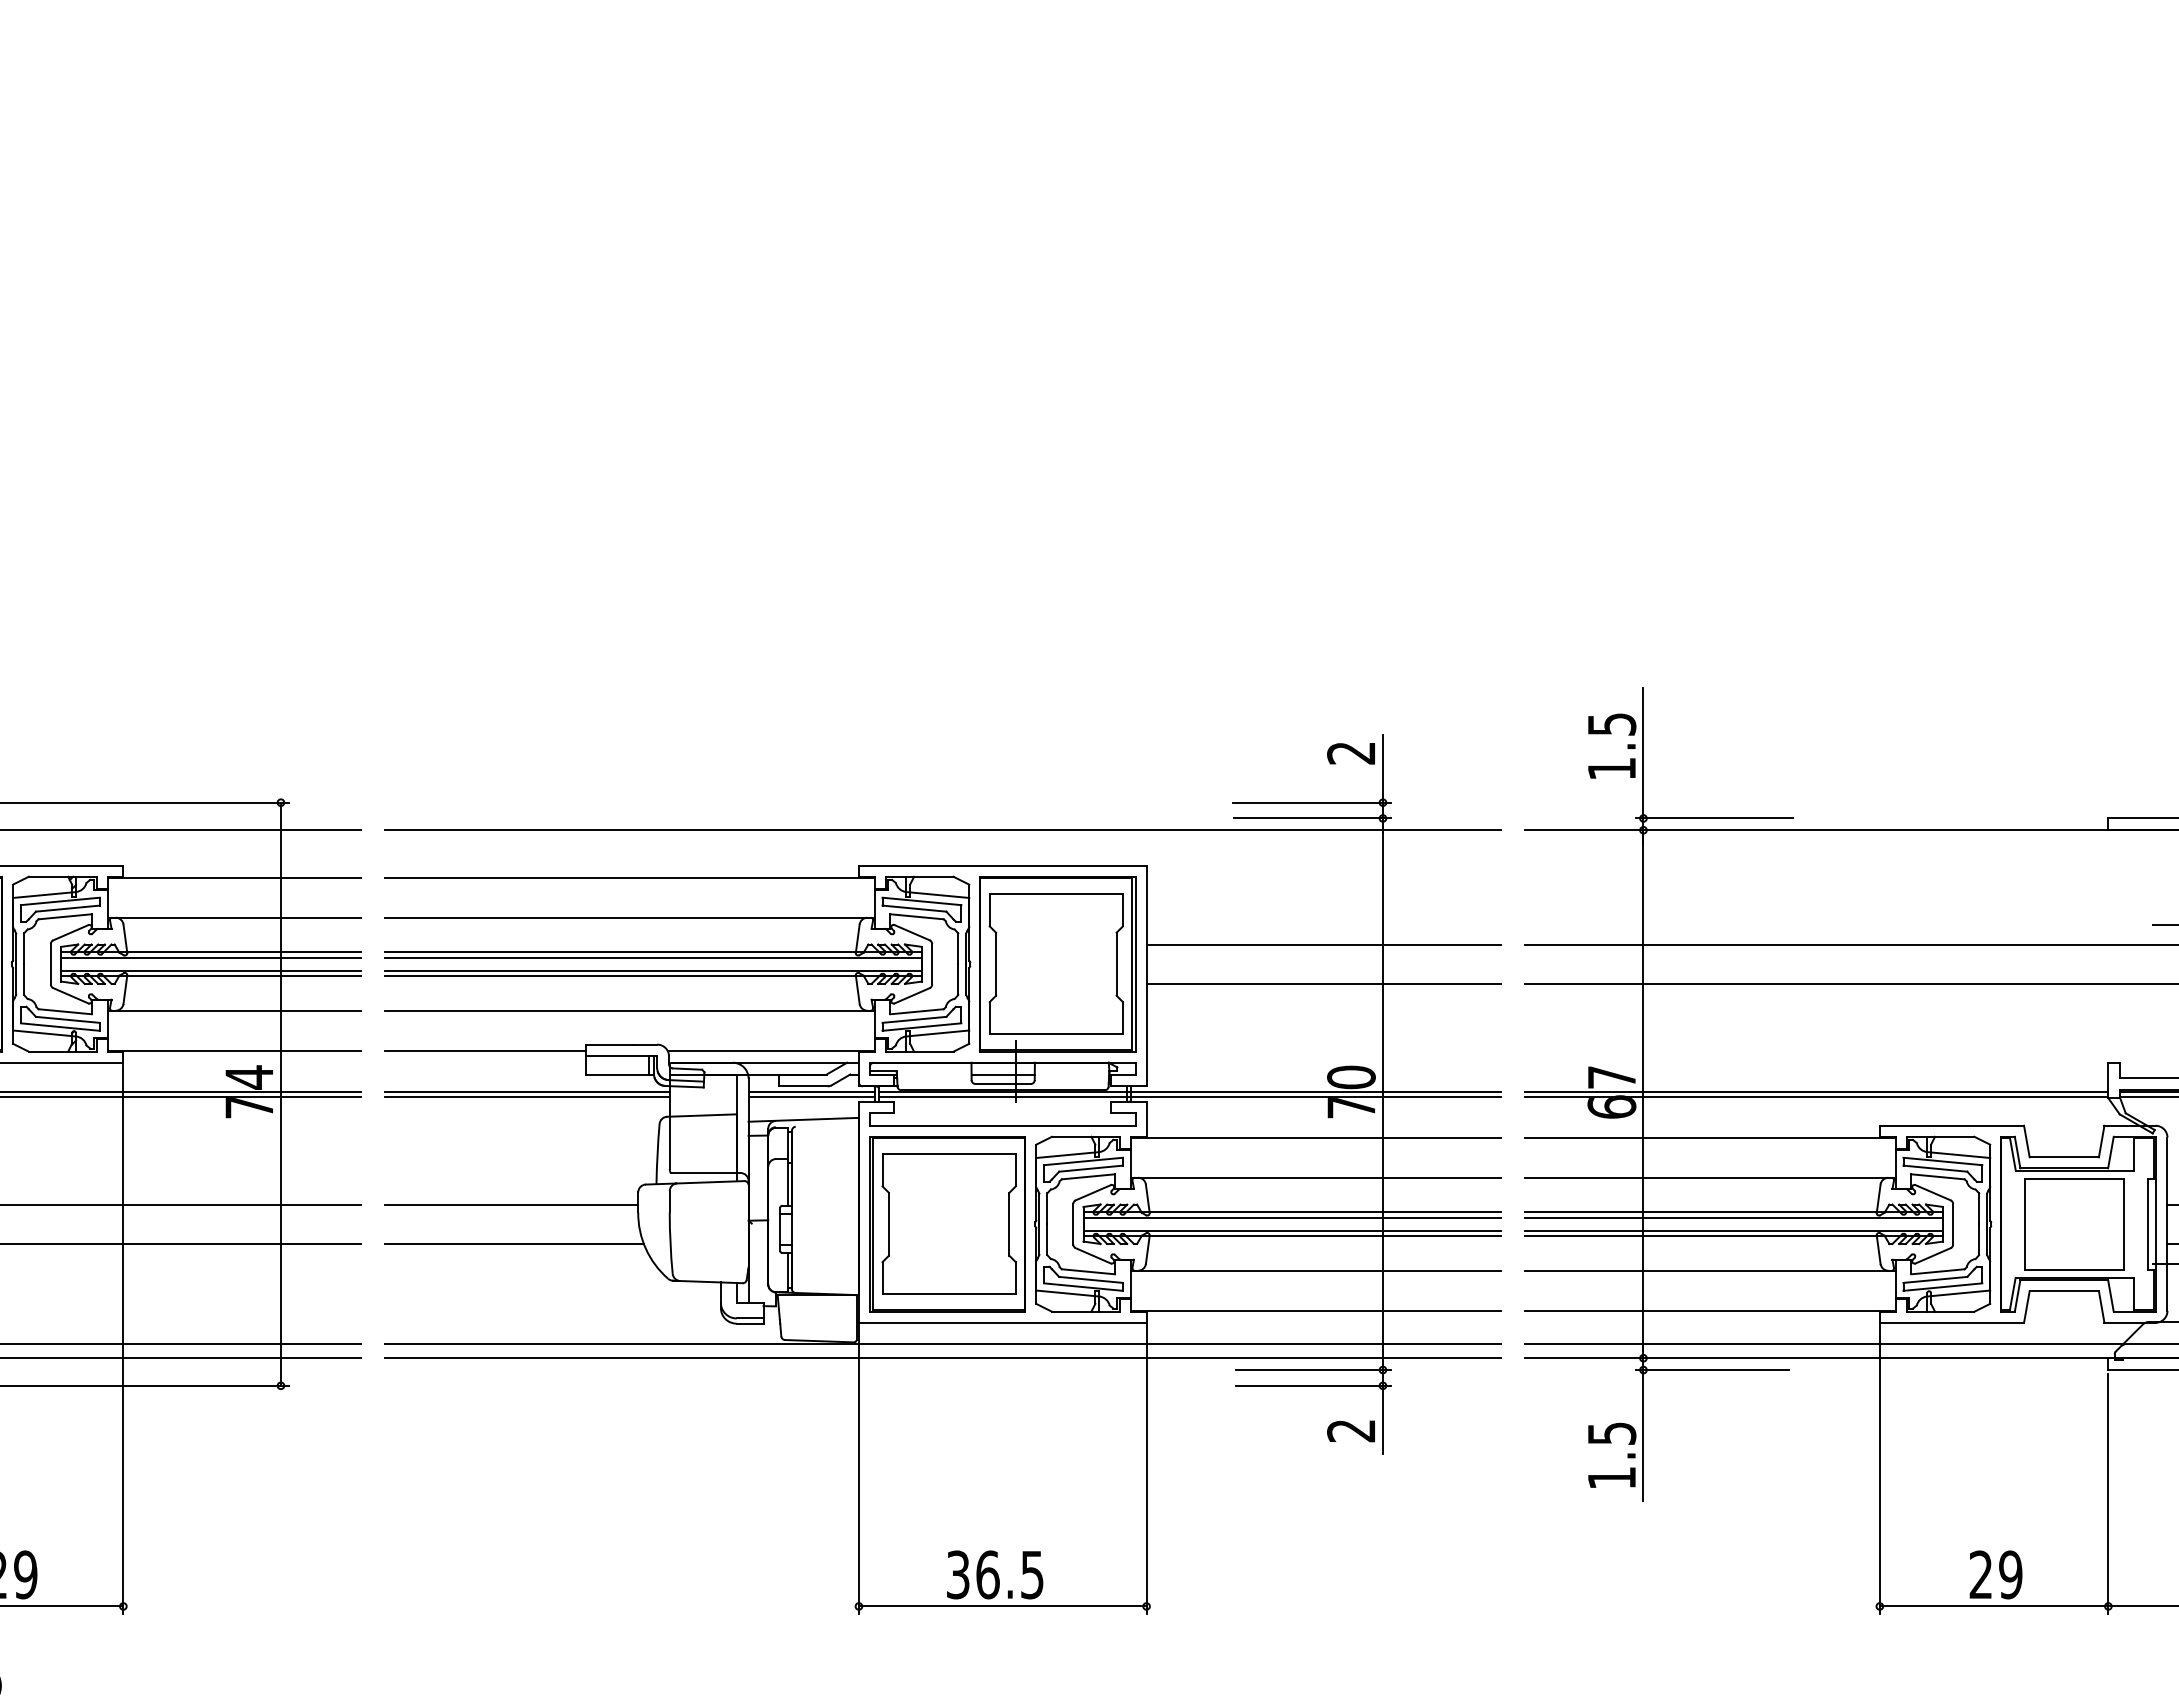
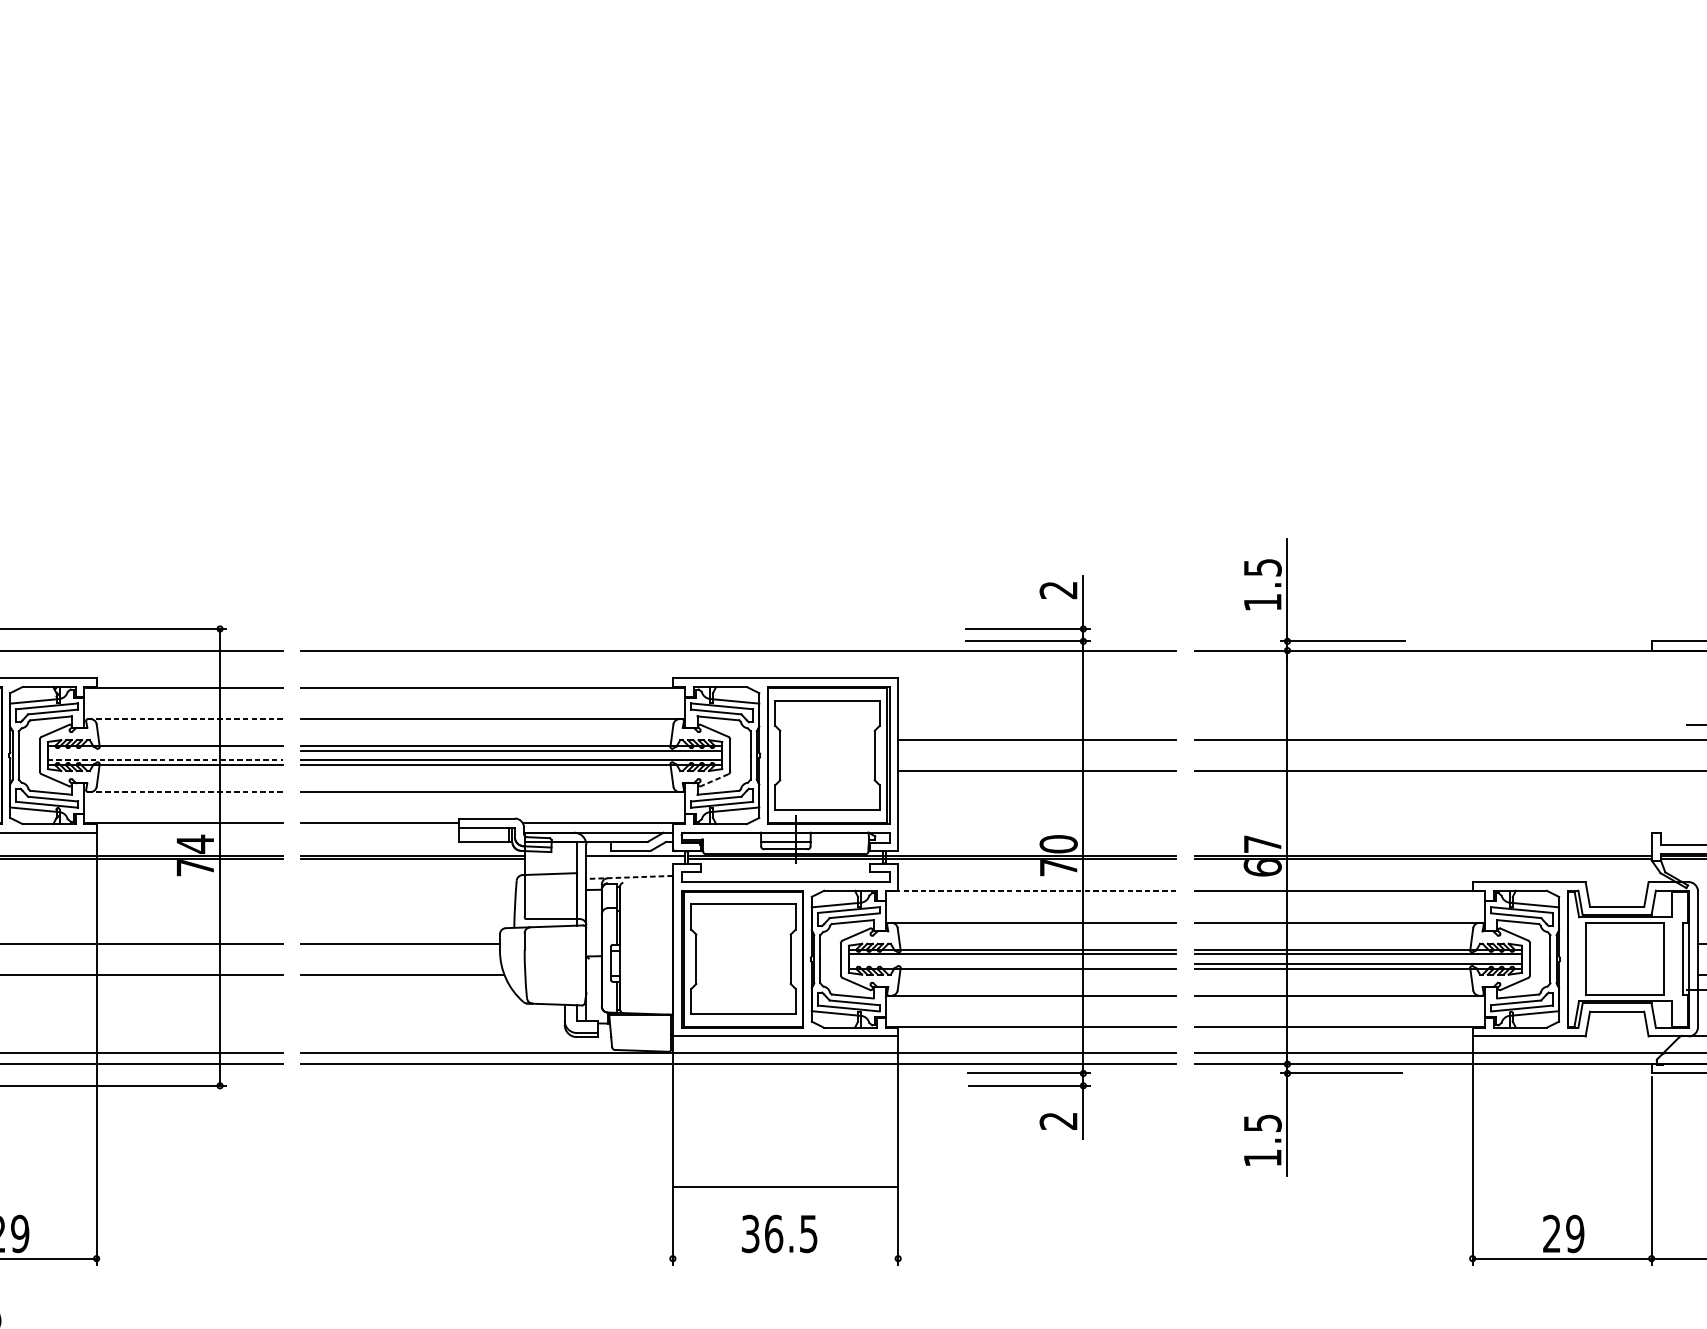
line: (234, 917) -> (183, 718), solid -> dashed
line: (211, 957) -> (165, 750), removed
line: (211, 970) -> (165, 760), solid -> dashed
line: (911, 995) -> (714, 780), solid -> dashed
line: (234, 1010) -> (183, 791), solid -> dashed
line: (811, 1096) -> (635, 859), removed
line: (803, 1119) -> (629, 877), solid -> dashed
line: (1316, 1137) -> (1031, 891), solid -> dashed
line: (1292, 1230) -> (1012, 964), removed
line: (1002, 1606) -> (785, 1187), moved

